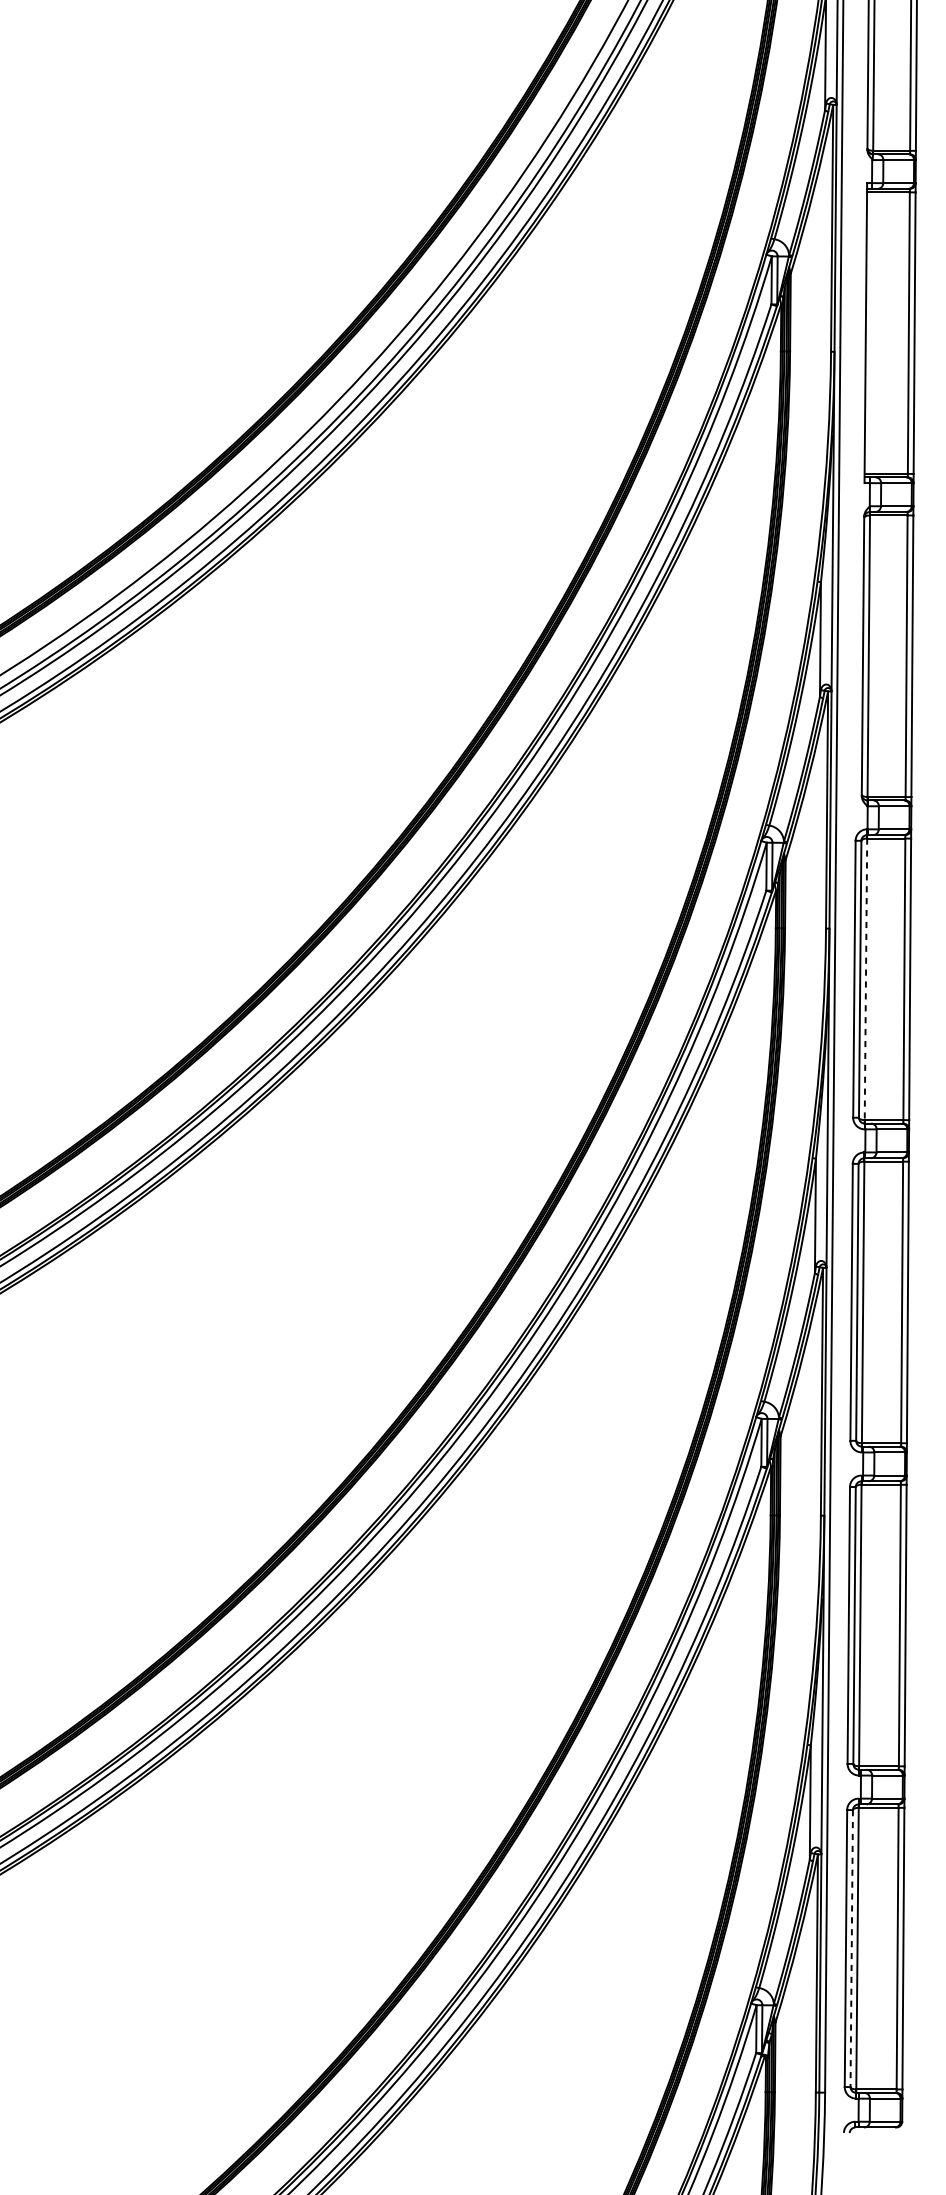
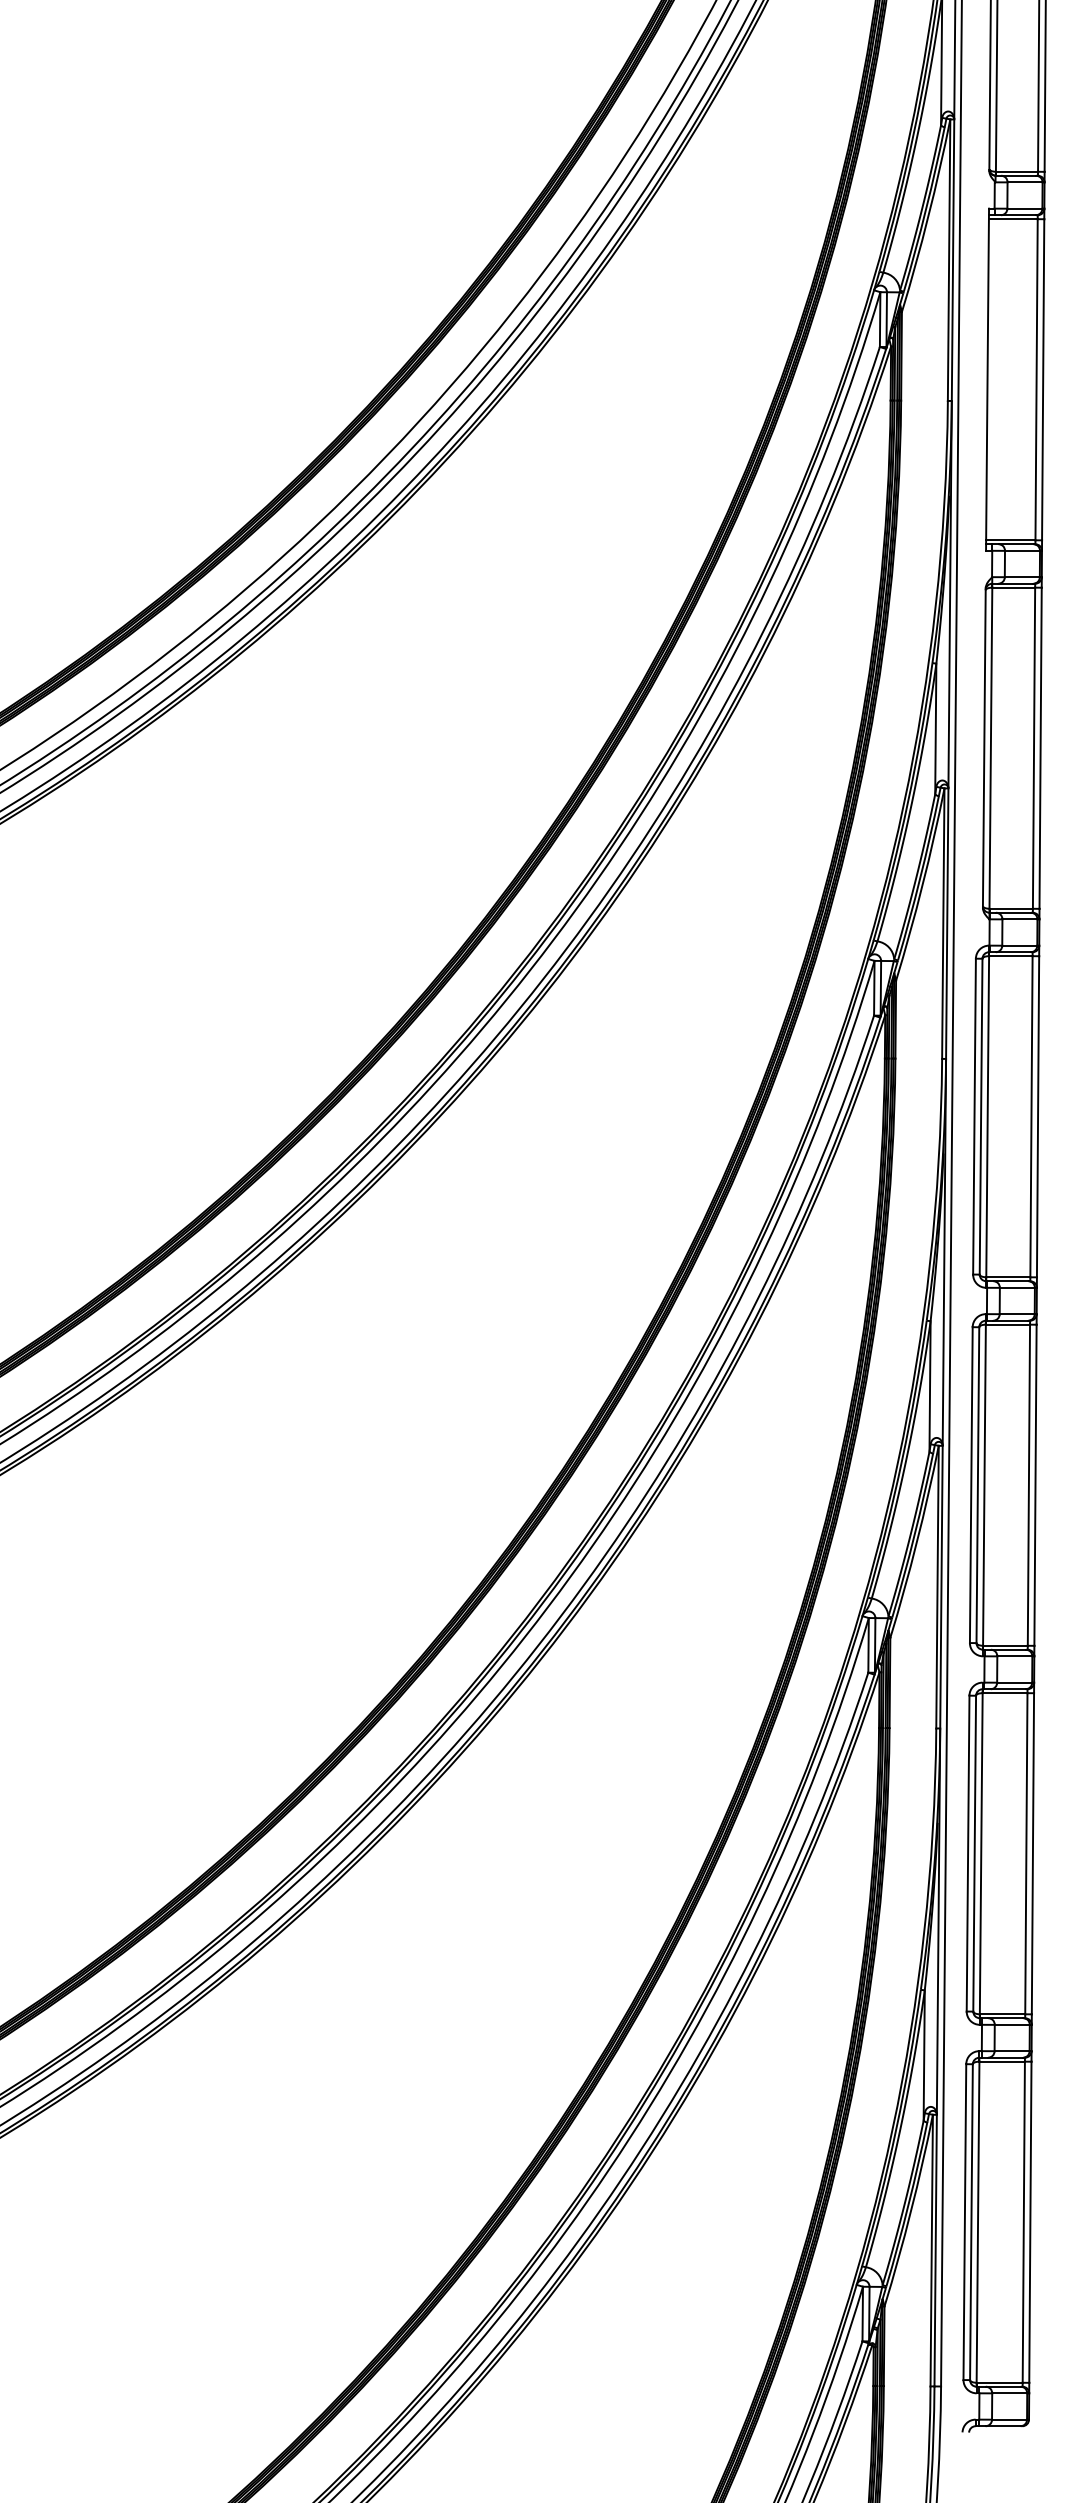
line: (865, 979) -> (987, 1116), dashed -> solid
line: (851, 1948) -> (971, 2222), dashed -> solid

